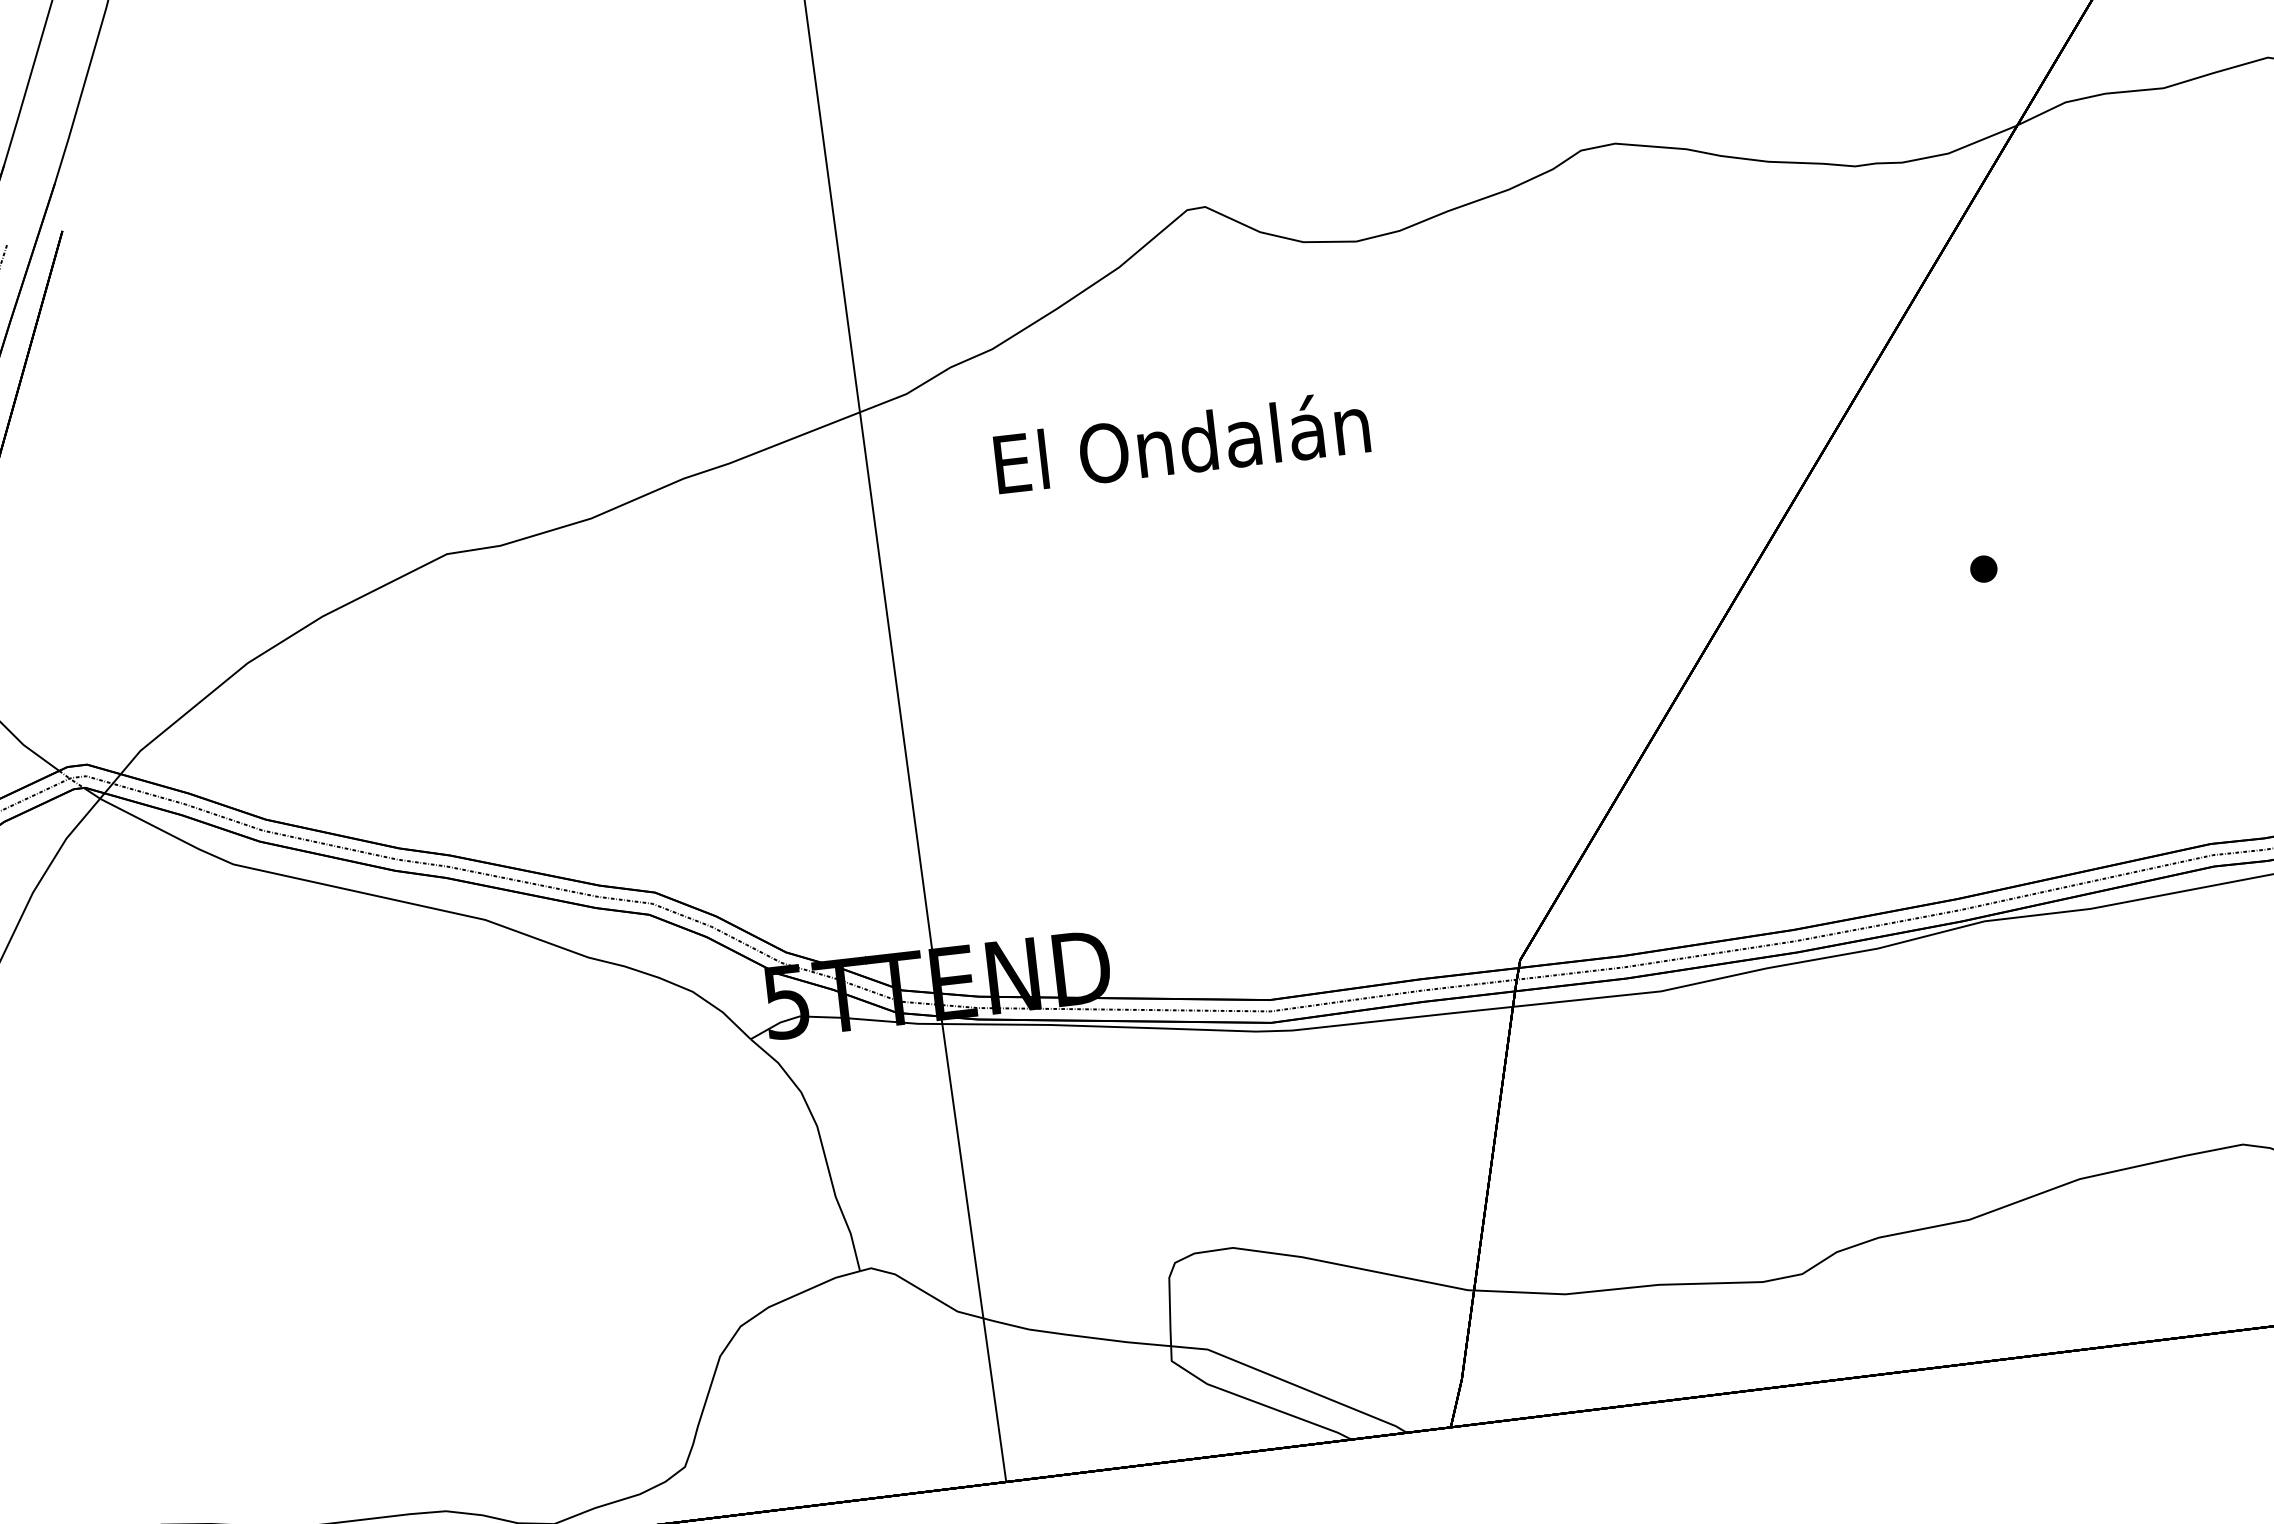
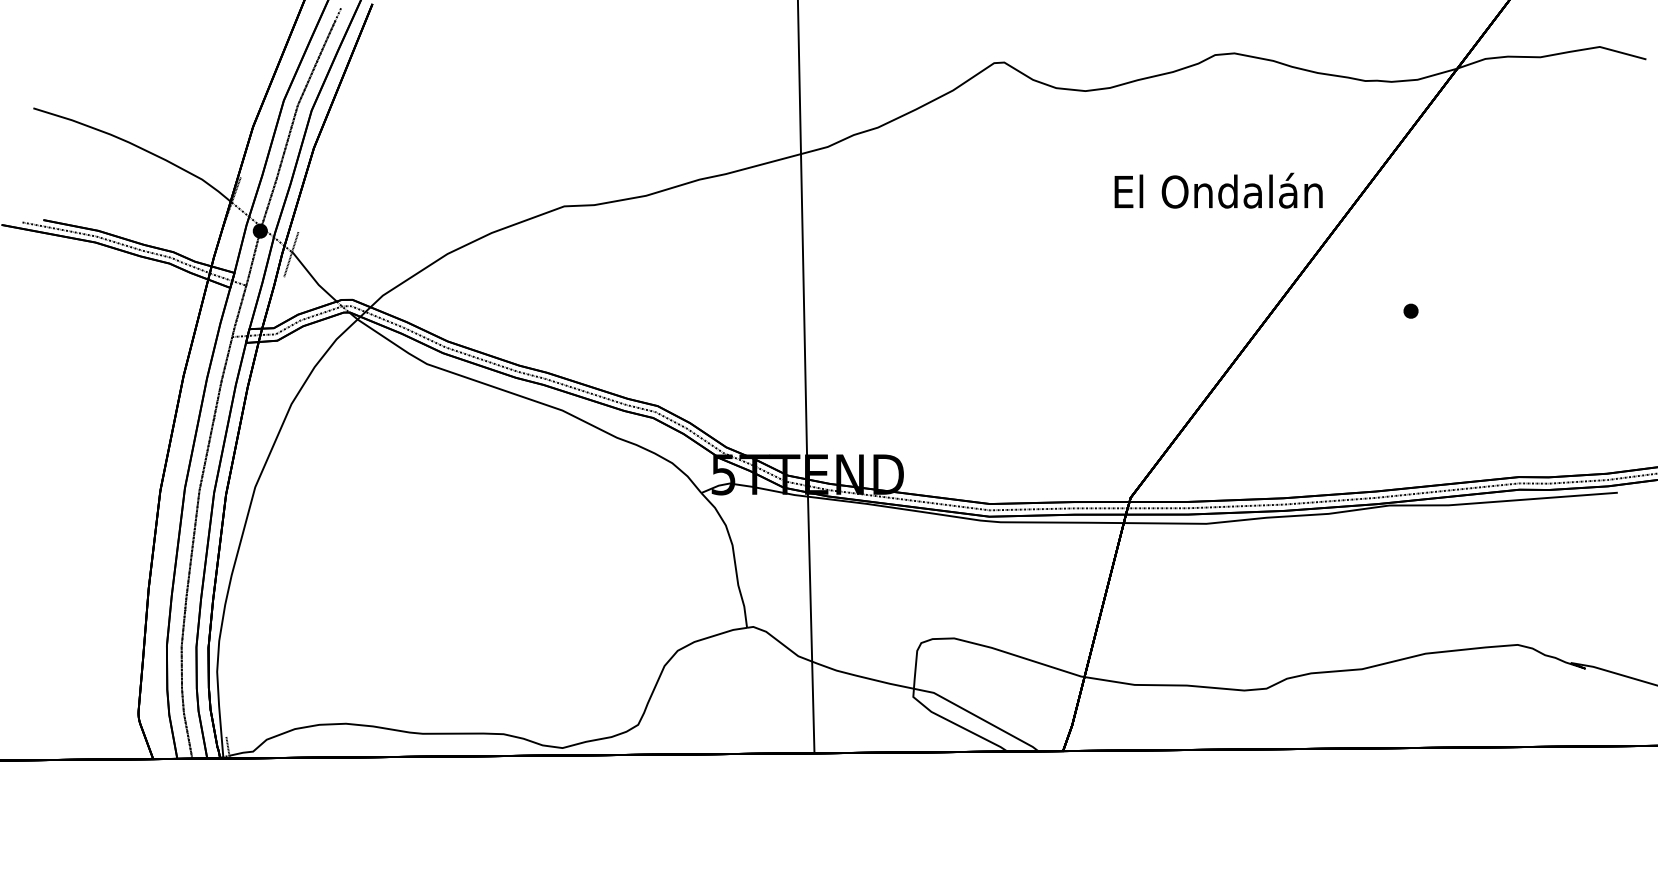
text: (1181, 441) -> (1218, 190), moved

